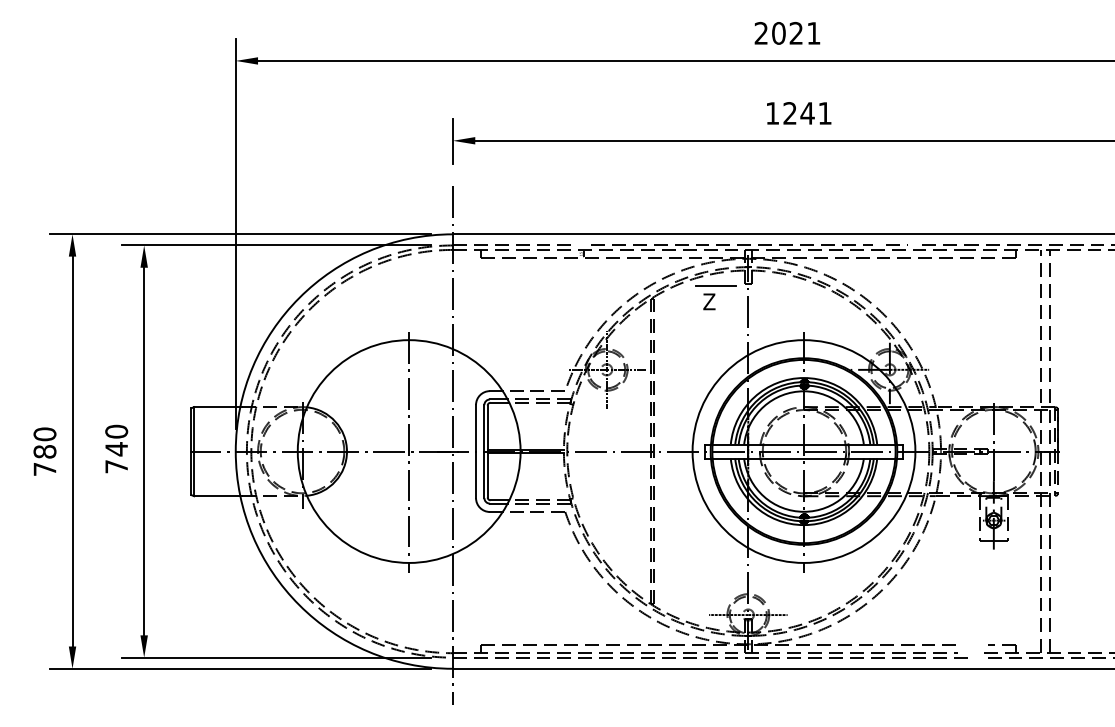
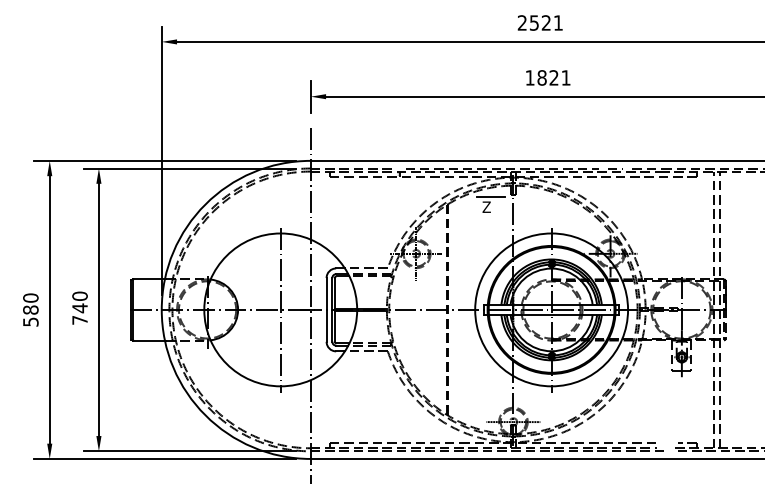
text: (779, 32) -> (534, 22), 2021 -> 2521
text: (799, 112) -> (548, 77), 1241 -> 1821
text: (44, 468) -> (30, 321), 780 -> 580

